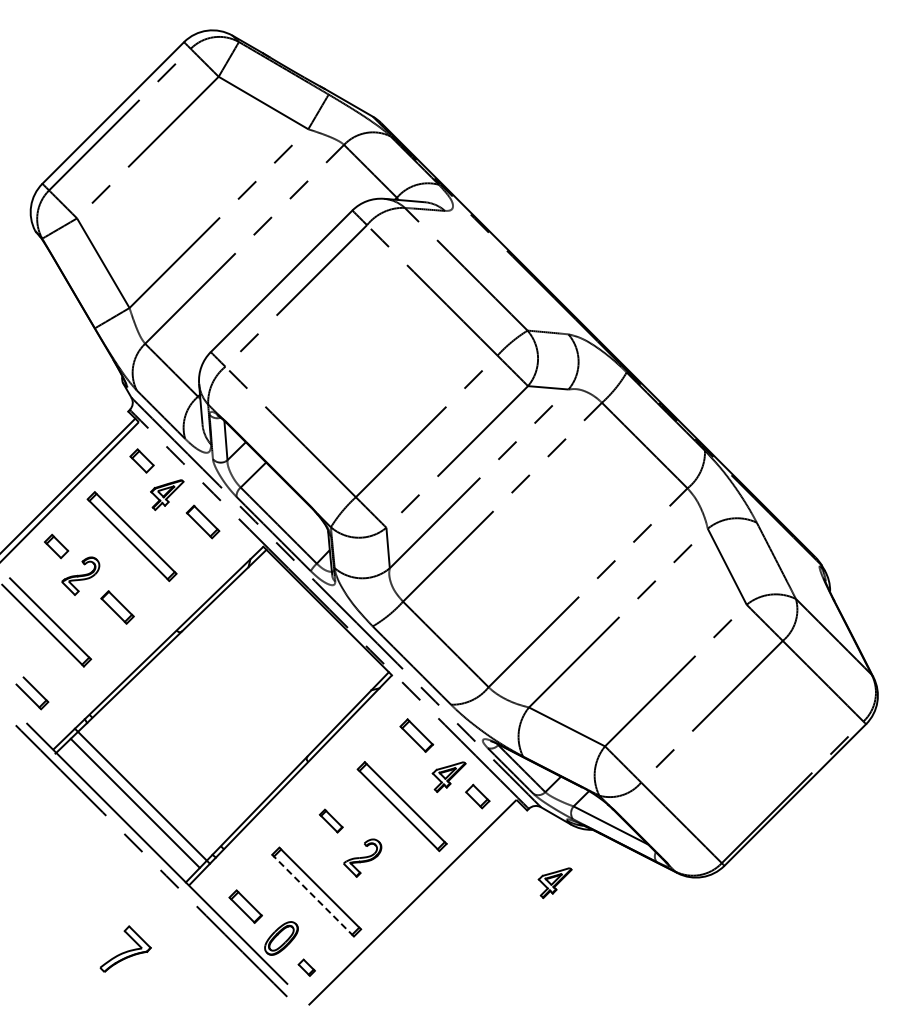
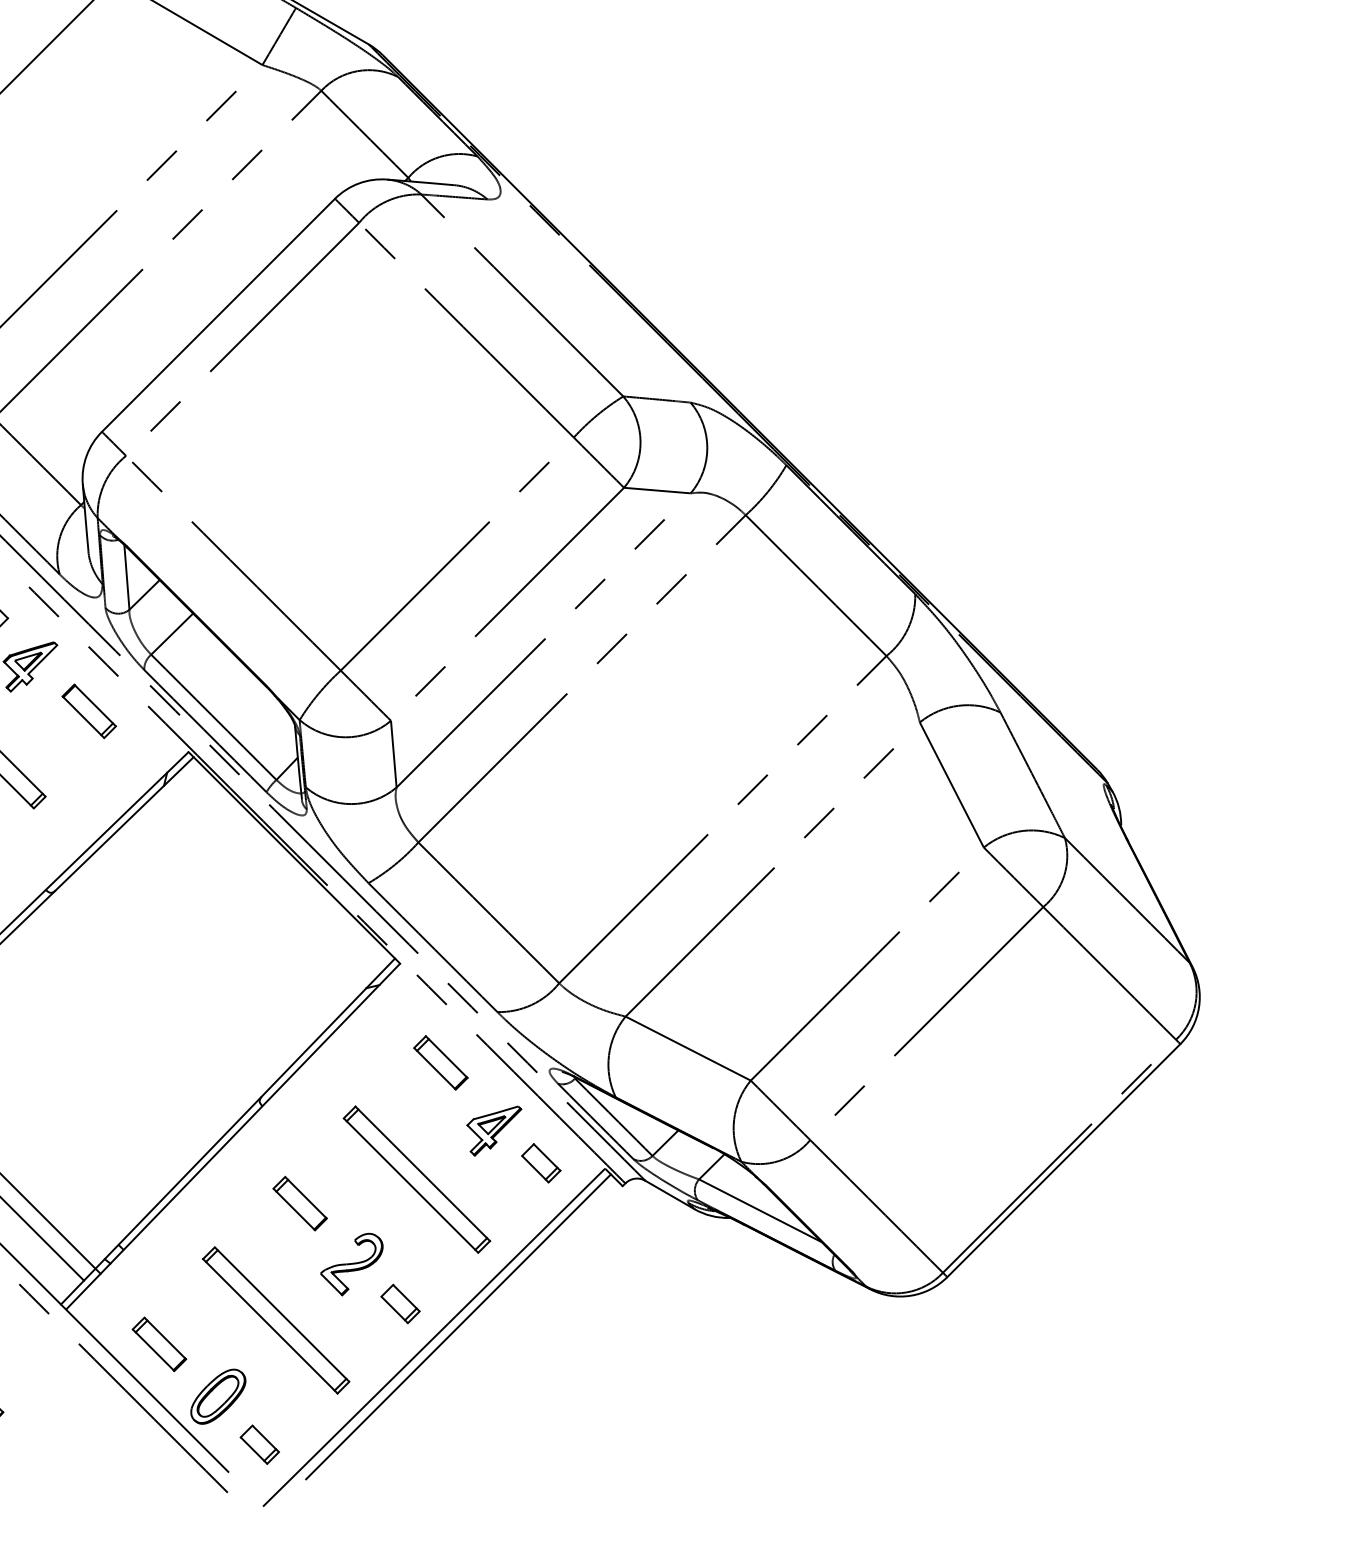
part: (331, 820) -> (300, 1202), size x1.43
part: (391, 881) -> (399, 1302), added
part: (554, 882) -> (667, 1304), removed
line: (313, 895) -> (270, 1326), dashed -> solid
line: (427, 895) -> (458, 1326), added
part: (306, 967) -> (259, 1444), size x1.43

